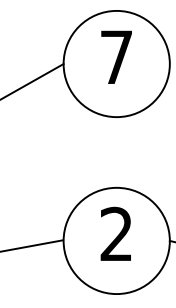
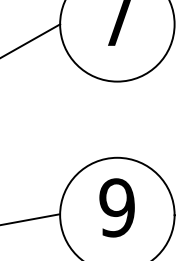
text: (116, 233) -> (117, 207), 2 -> 9

